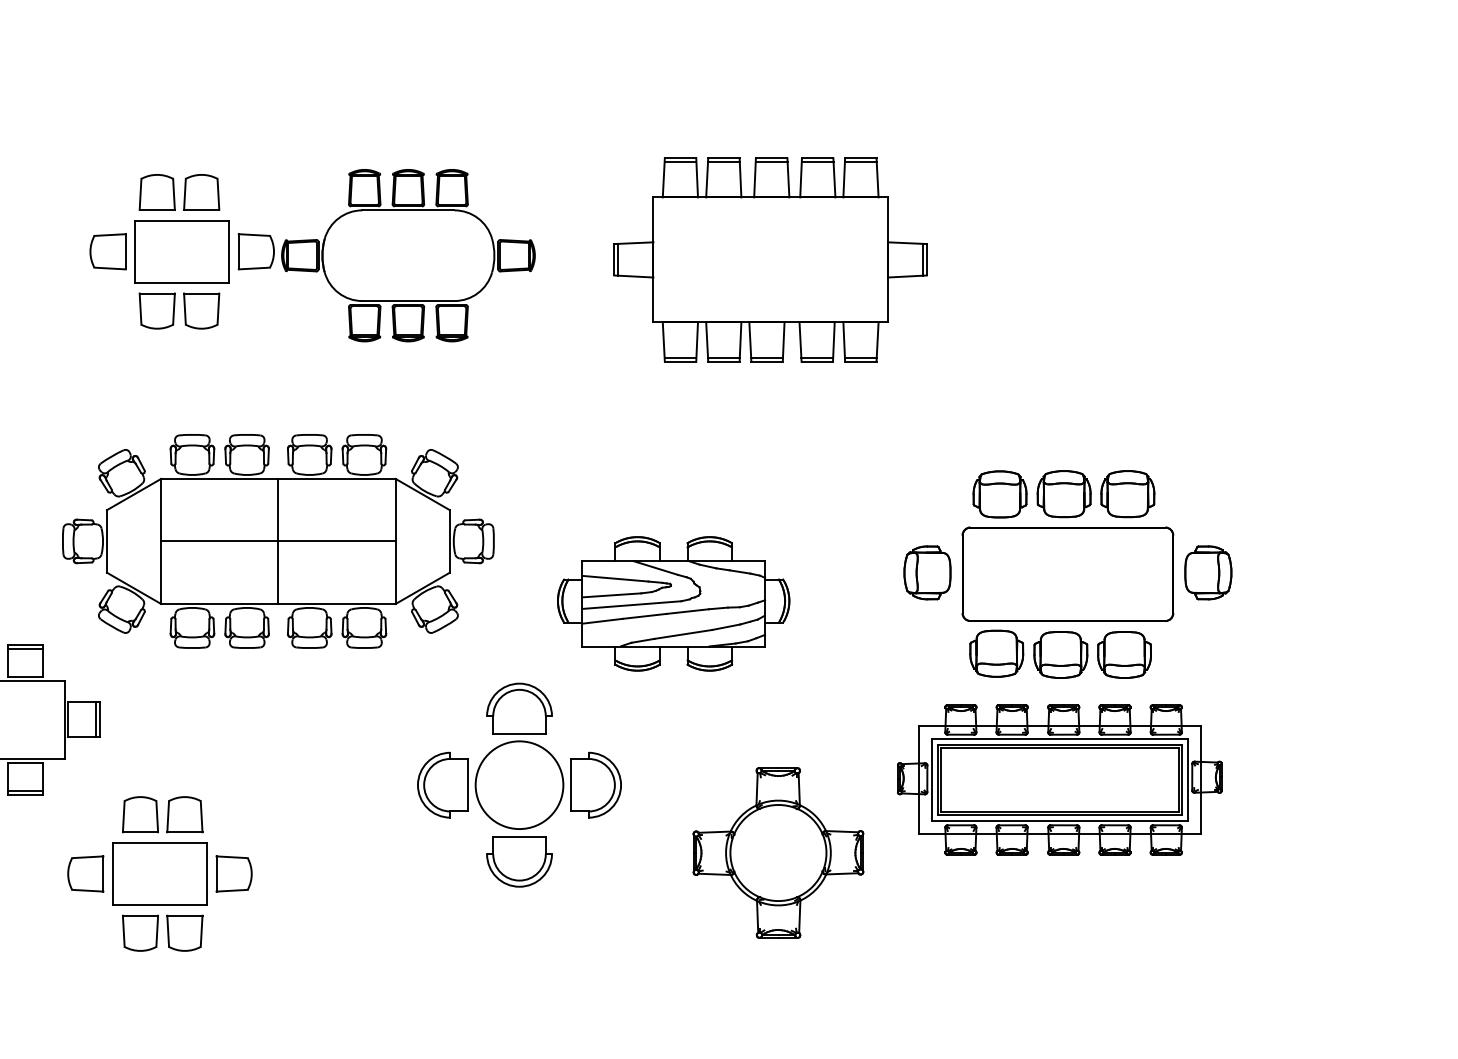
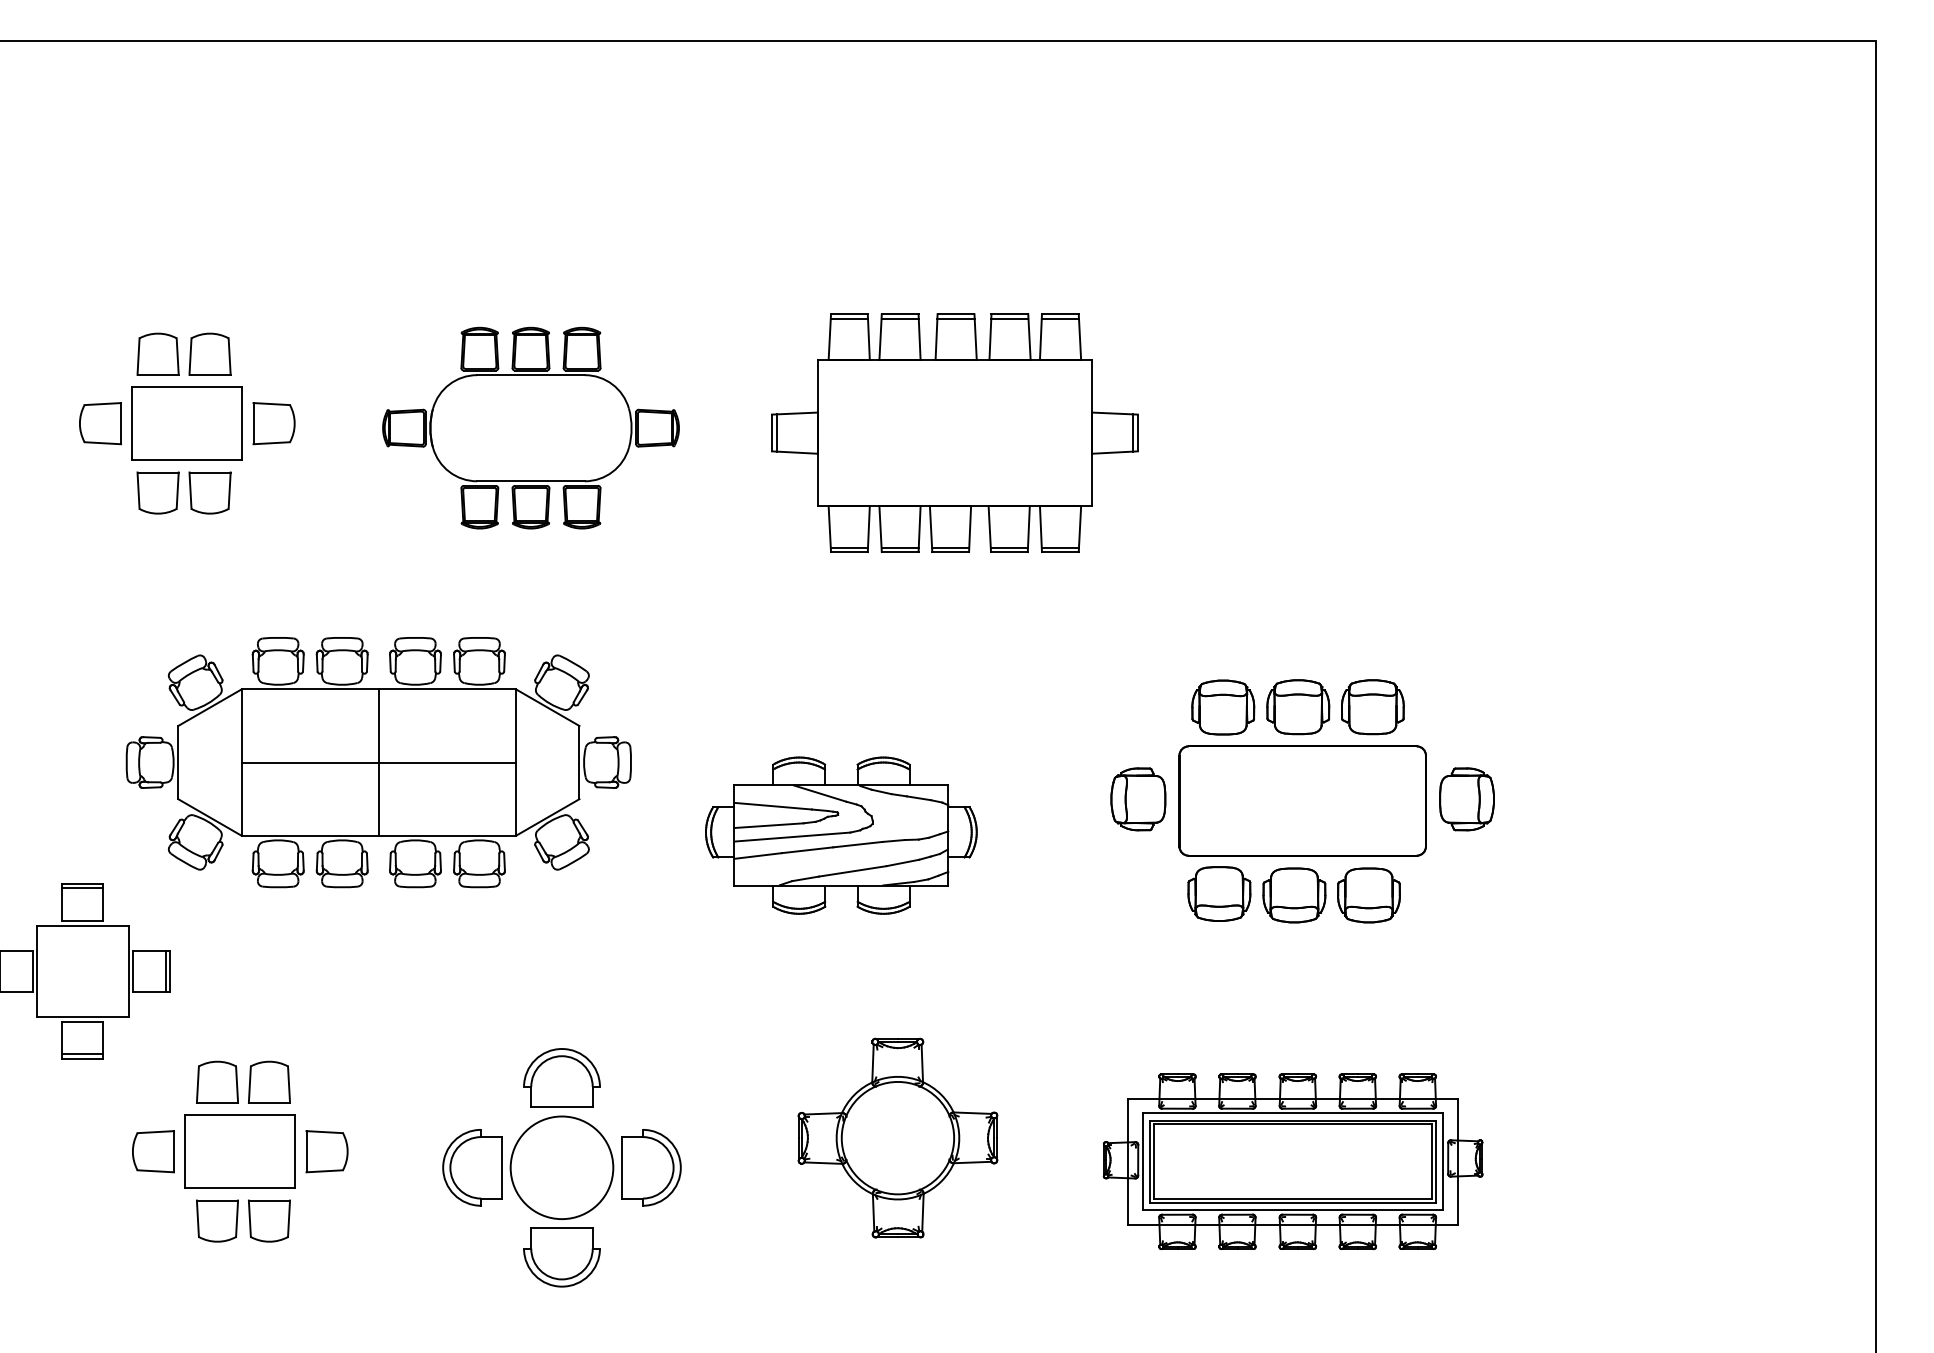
part: (182, 251) -> (187, 423), moved
part: (1059, 779) -> (1292, 1161), moved
part: (519, 784) -> (561, 1167), moved
part: (778, 852) -> (897, 1137), moved

